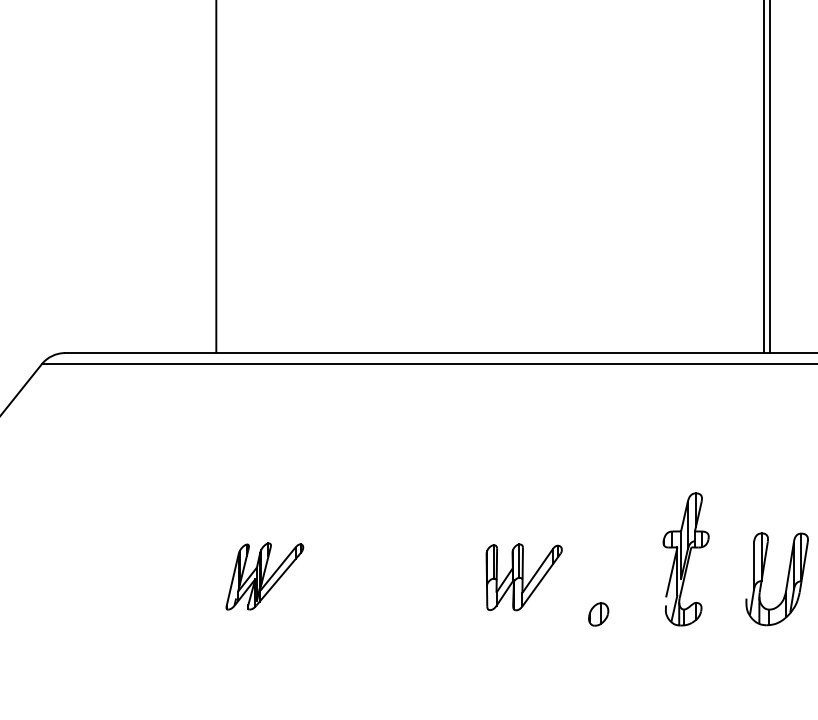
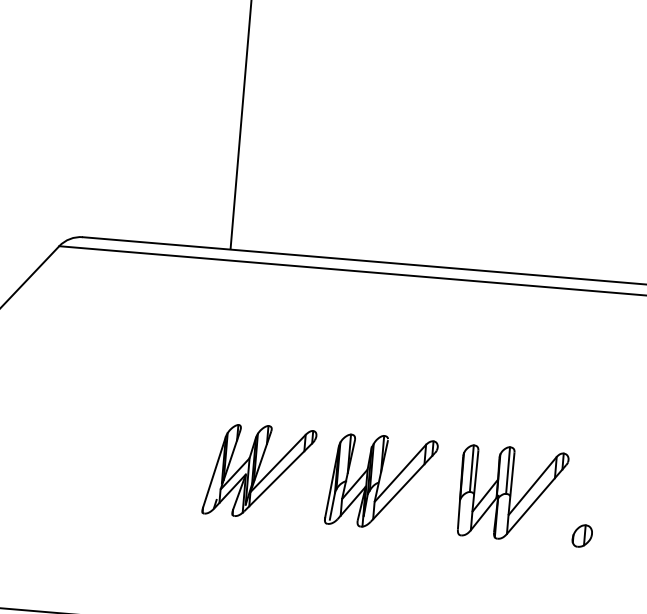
part: (264, 576) -> (259, 471), size x1.43
part: (389, 576) -> (381, 481), added
part: (523, 577) -> (512, 493), size x1.43

